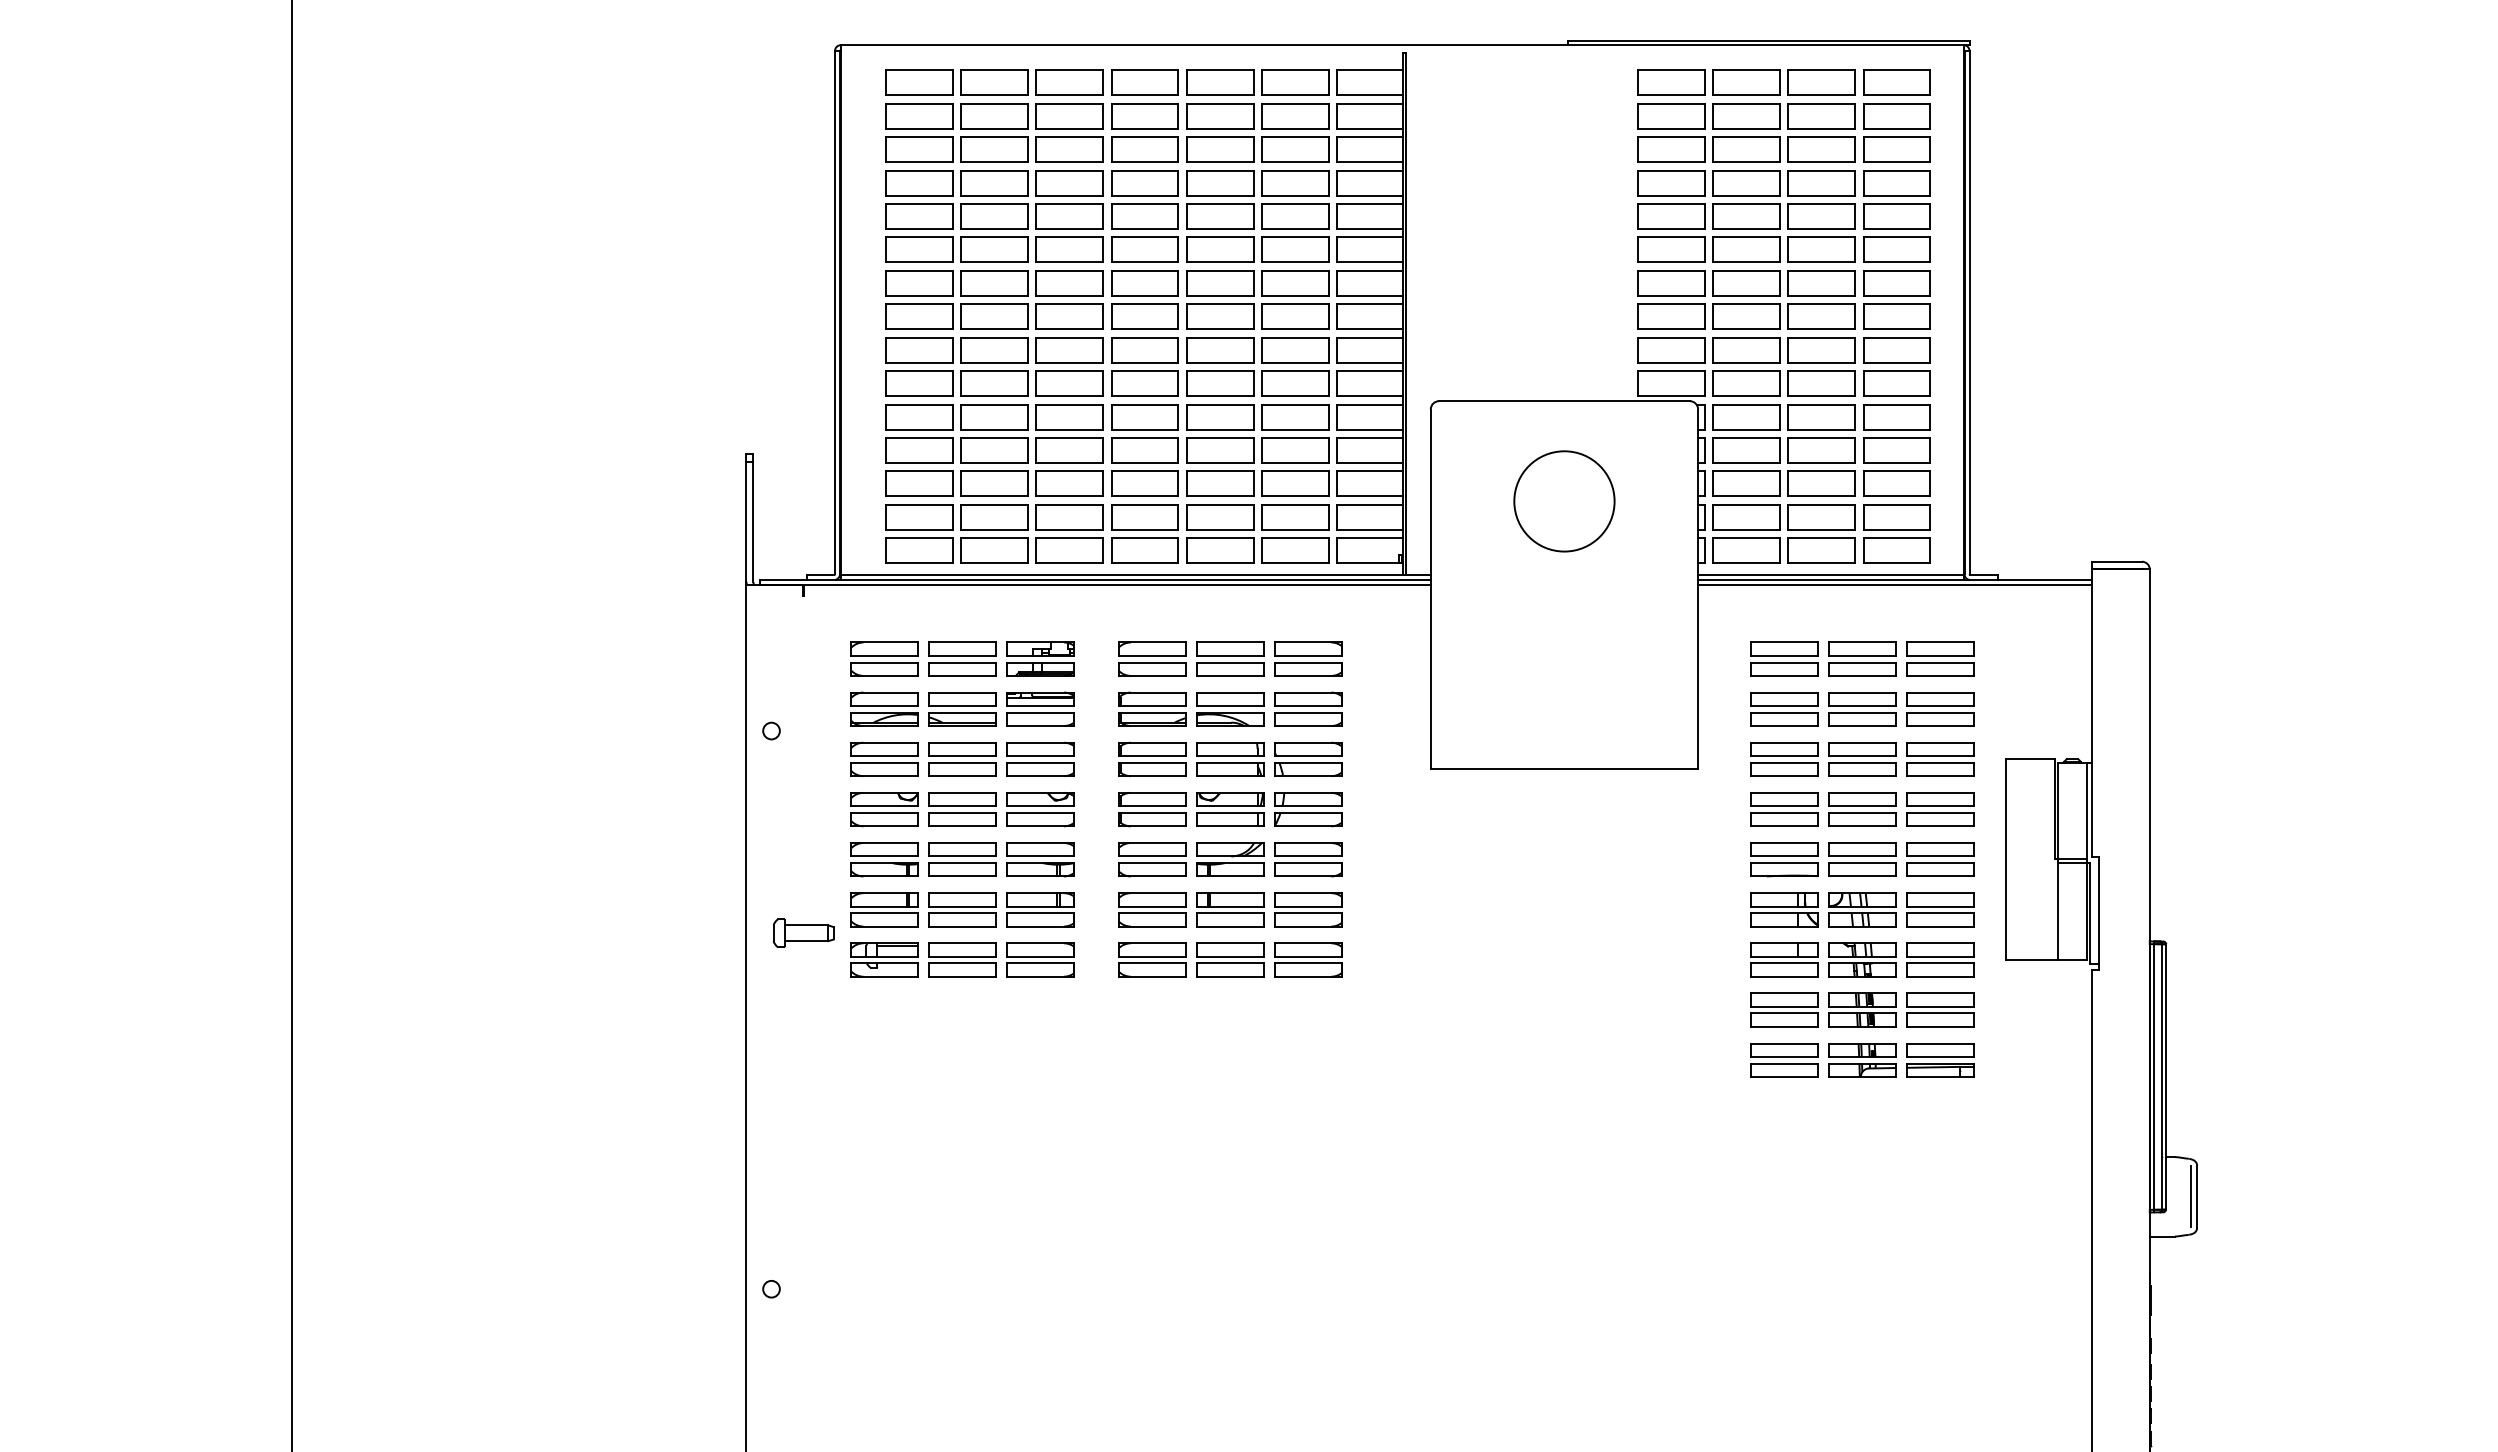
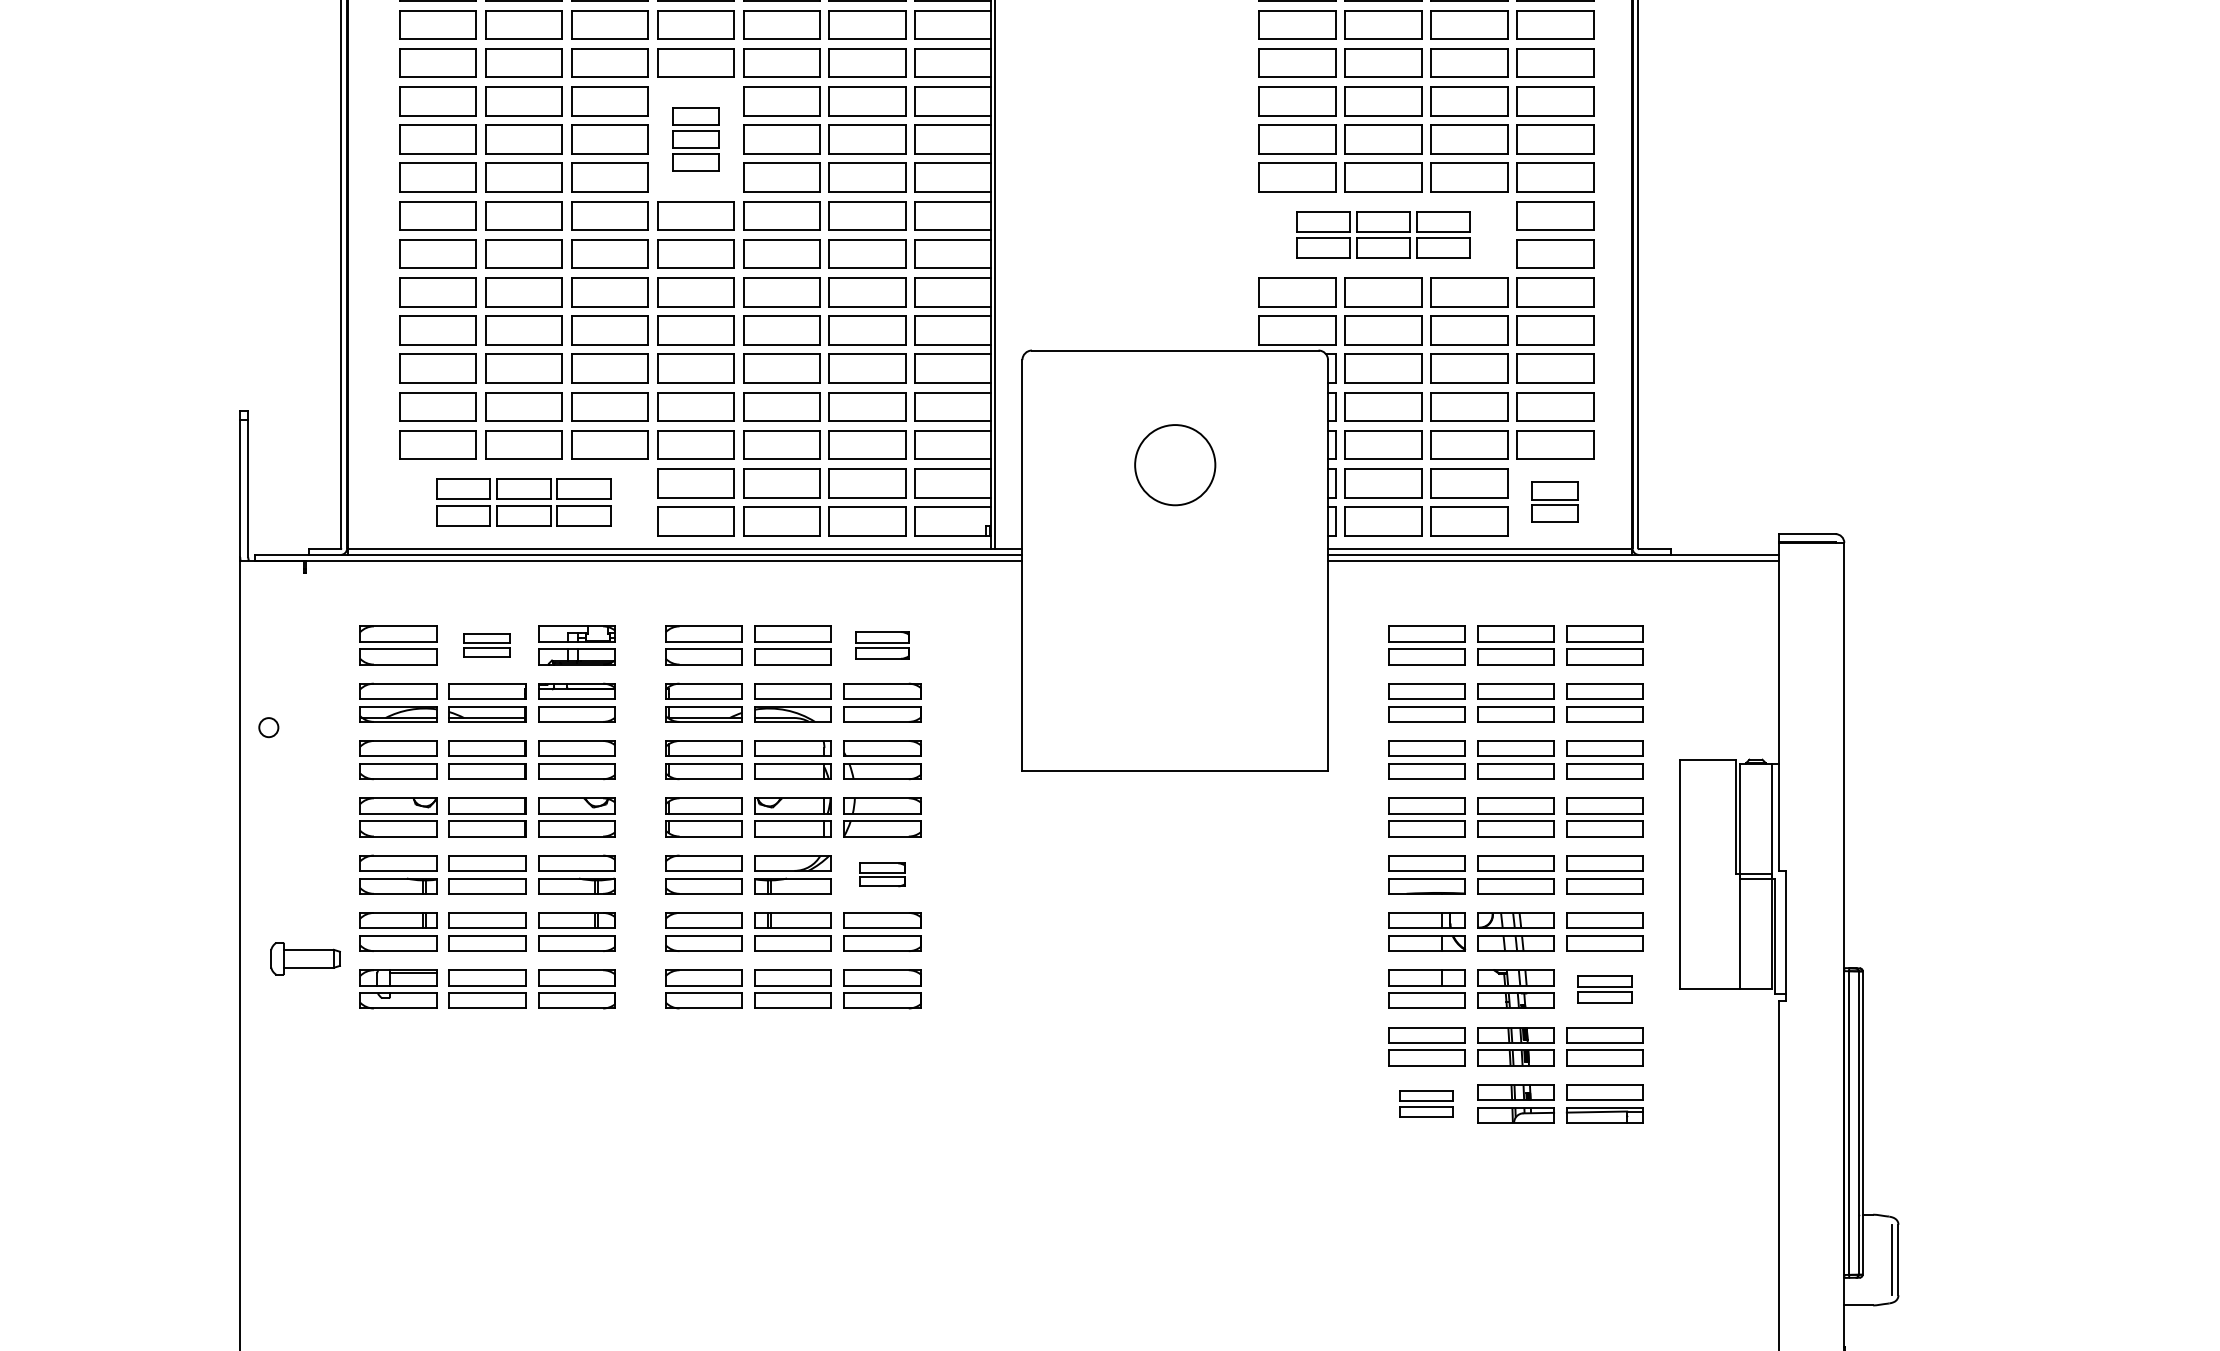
part: (1144, 216) -> (695, 139), size x0.6
part: (1746, 299) -> (1383, 234), size x0.7
circle: (1564, 501) -> (1175, 465), size x0.7
part: (994, 533) -> (523, 501), size x0.7
part: (1896, 533) -> (1554, 501), size x0.6
part: (962, 658) -> (487, 644), size x0.6
part: (1308, 658) -> (882, 644), size x0.7
part: (1308, 859) -> (882, 874), size x0.6
part: (1940, 959) -> (1605, 988), size x0.7
part: (1784, 1060) -> (1426, 1104), size x0.7

